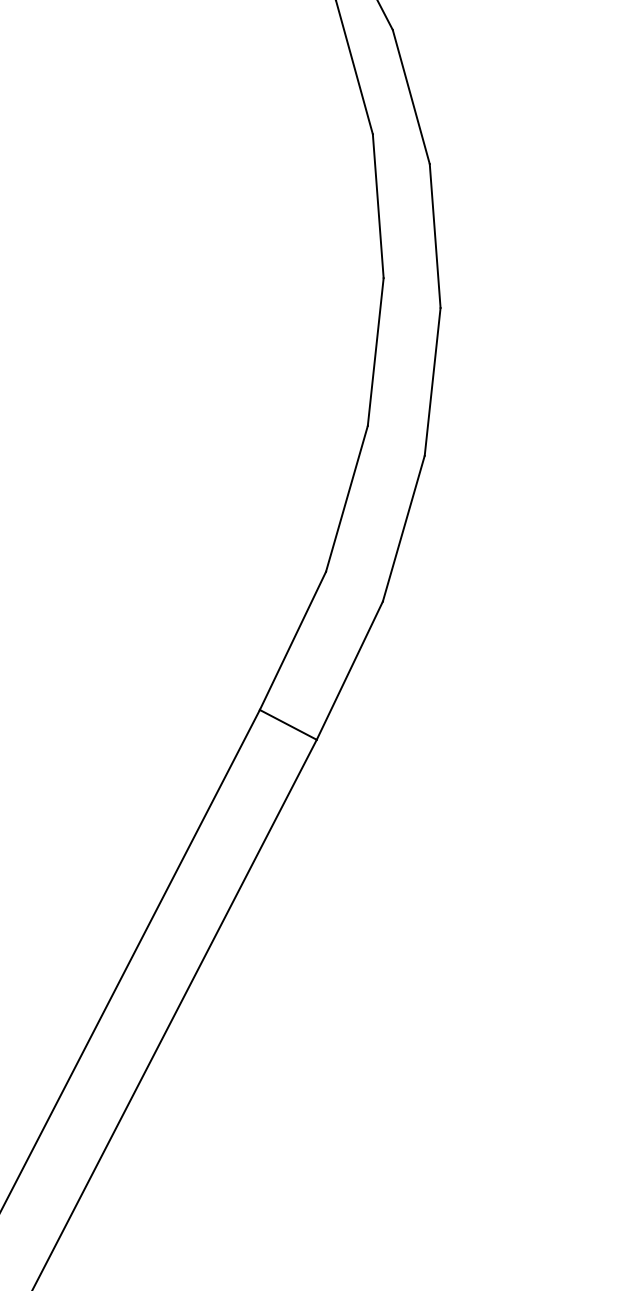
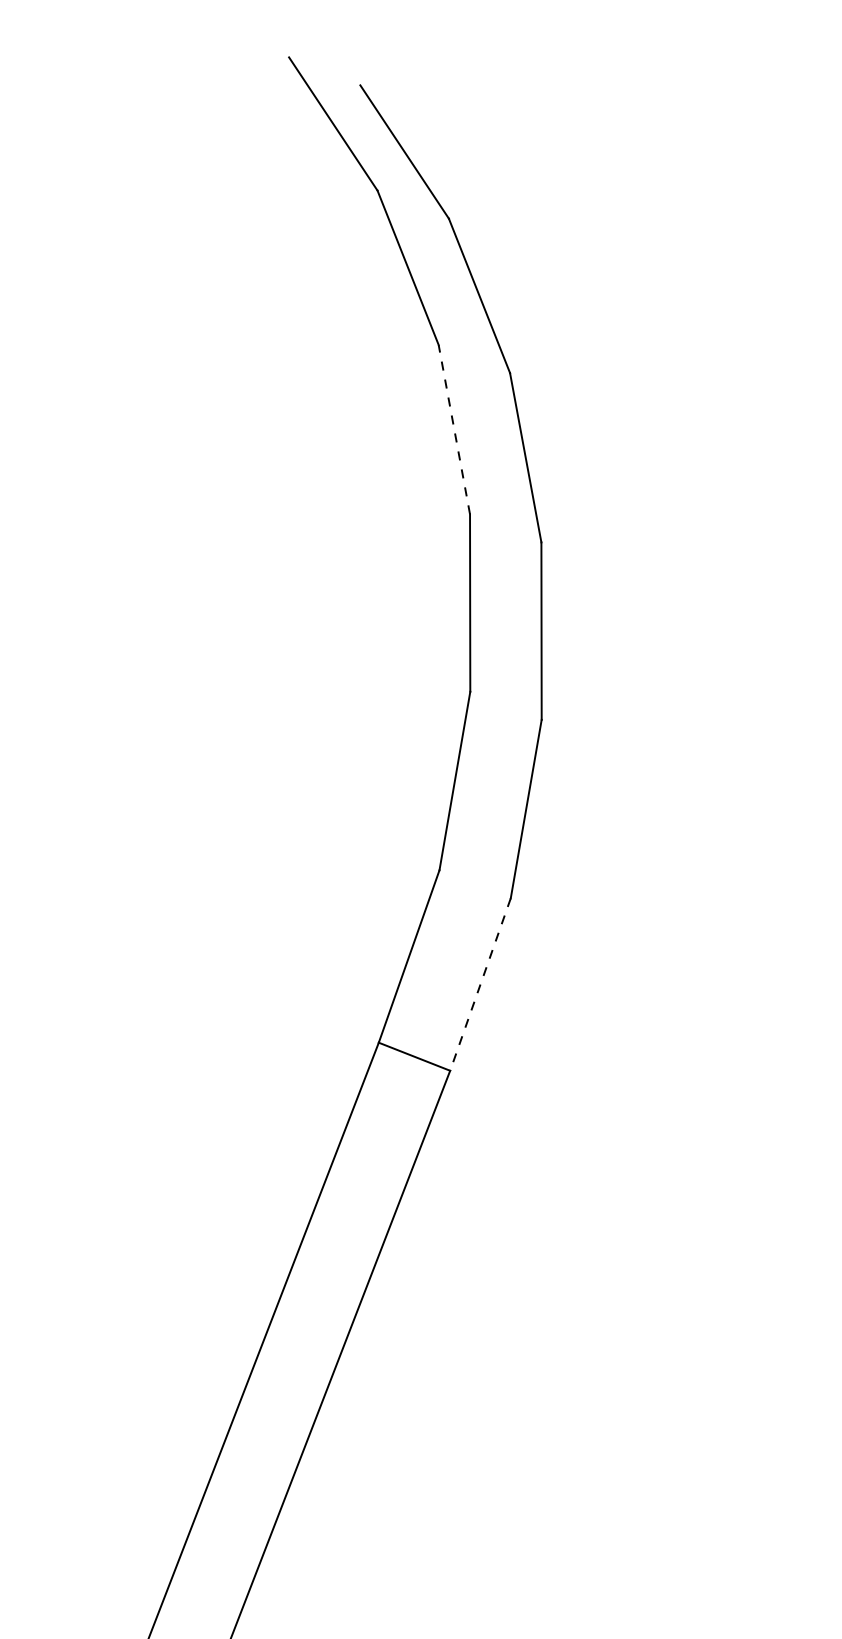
line: (378, 206) -> (454, 429), solid -> dashed
line: (349, 671) -> (480, 985), solid -> dashed

